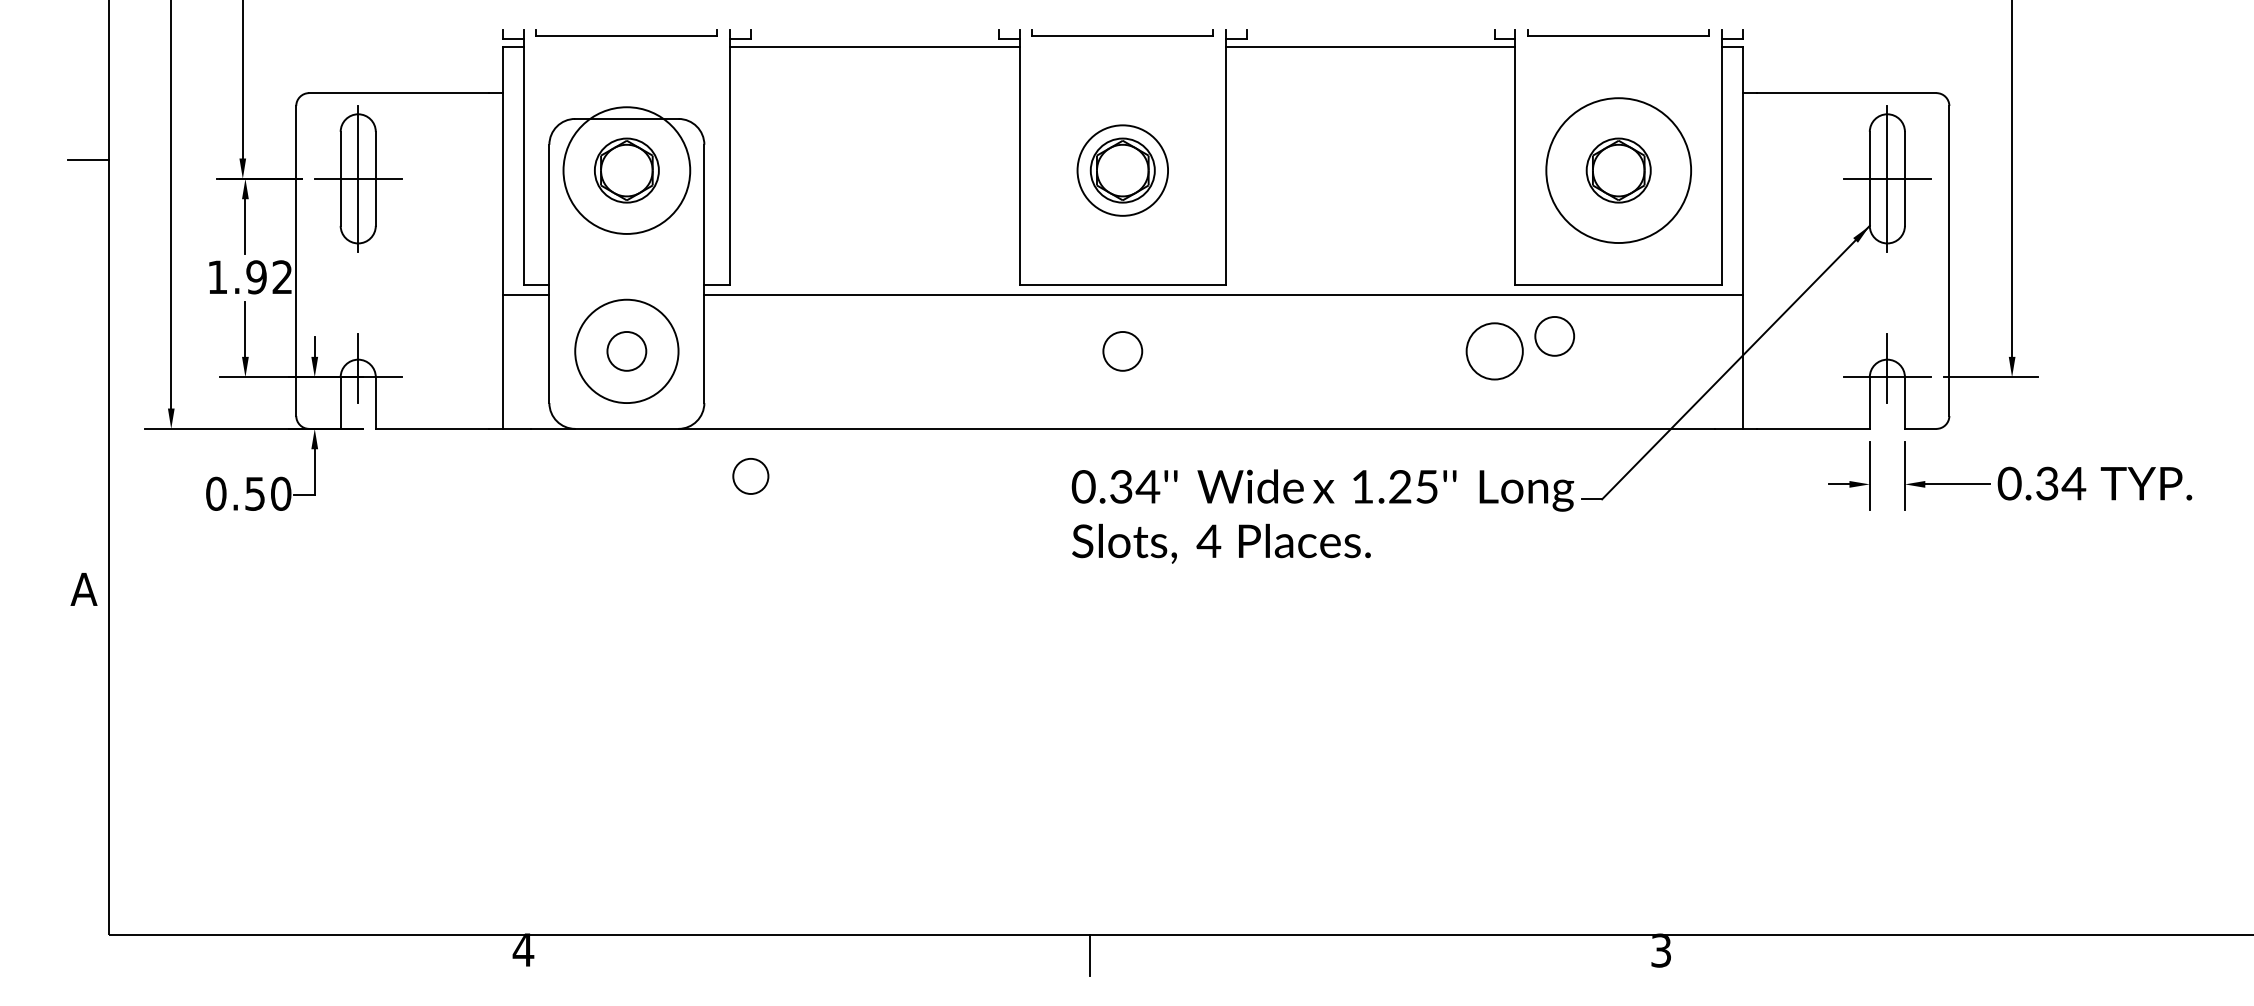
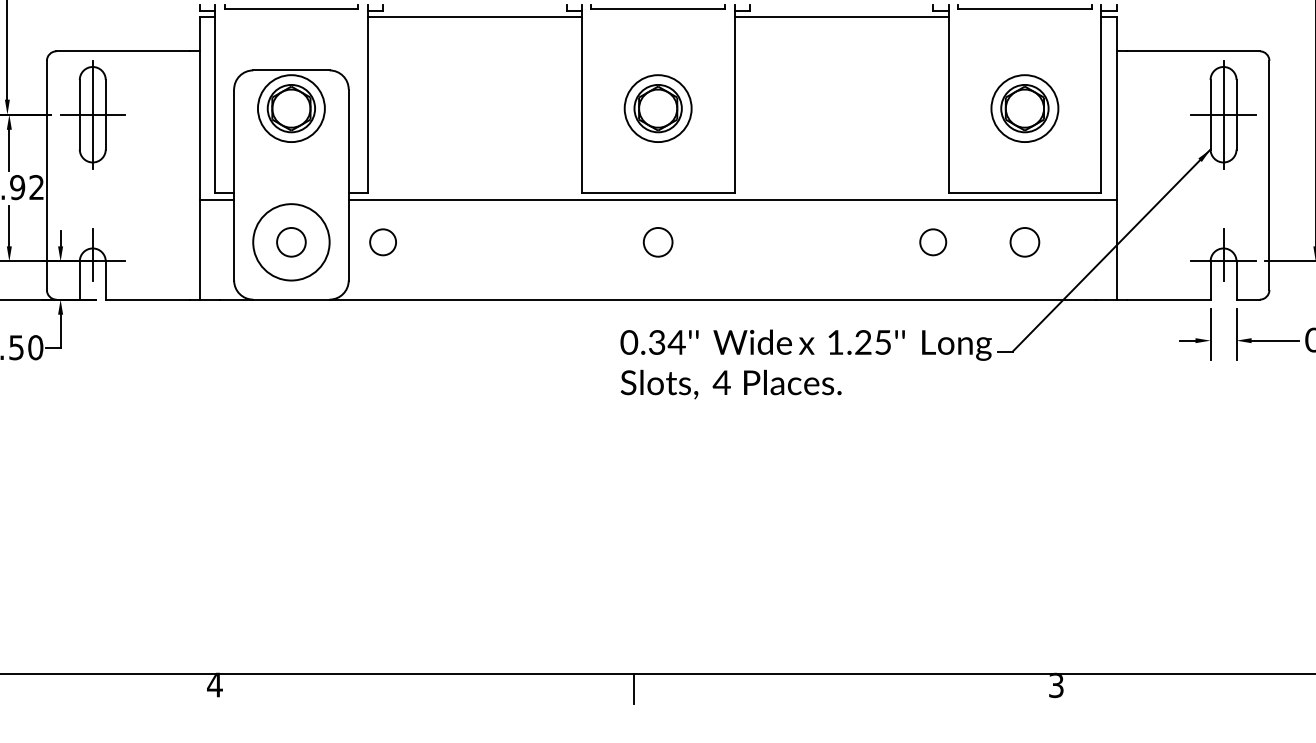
circle: (626, 170) -> (291, 108), size x0.71
circle: (1618, 170) -> (1024, 108), size x0.62
circle: (1554, 336) -> (1024, 242), moved
circle: (1494, 350) -> (933, 241), size x0.62
circle: (750, 476) -> (382, 242), moved

